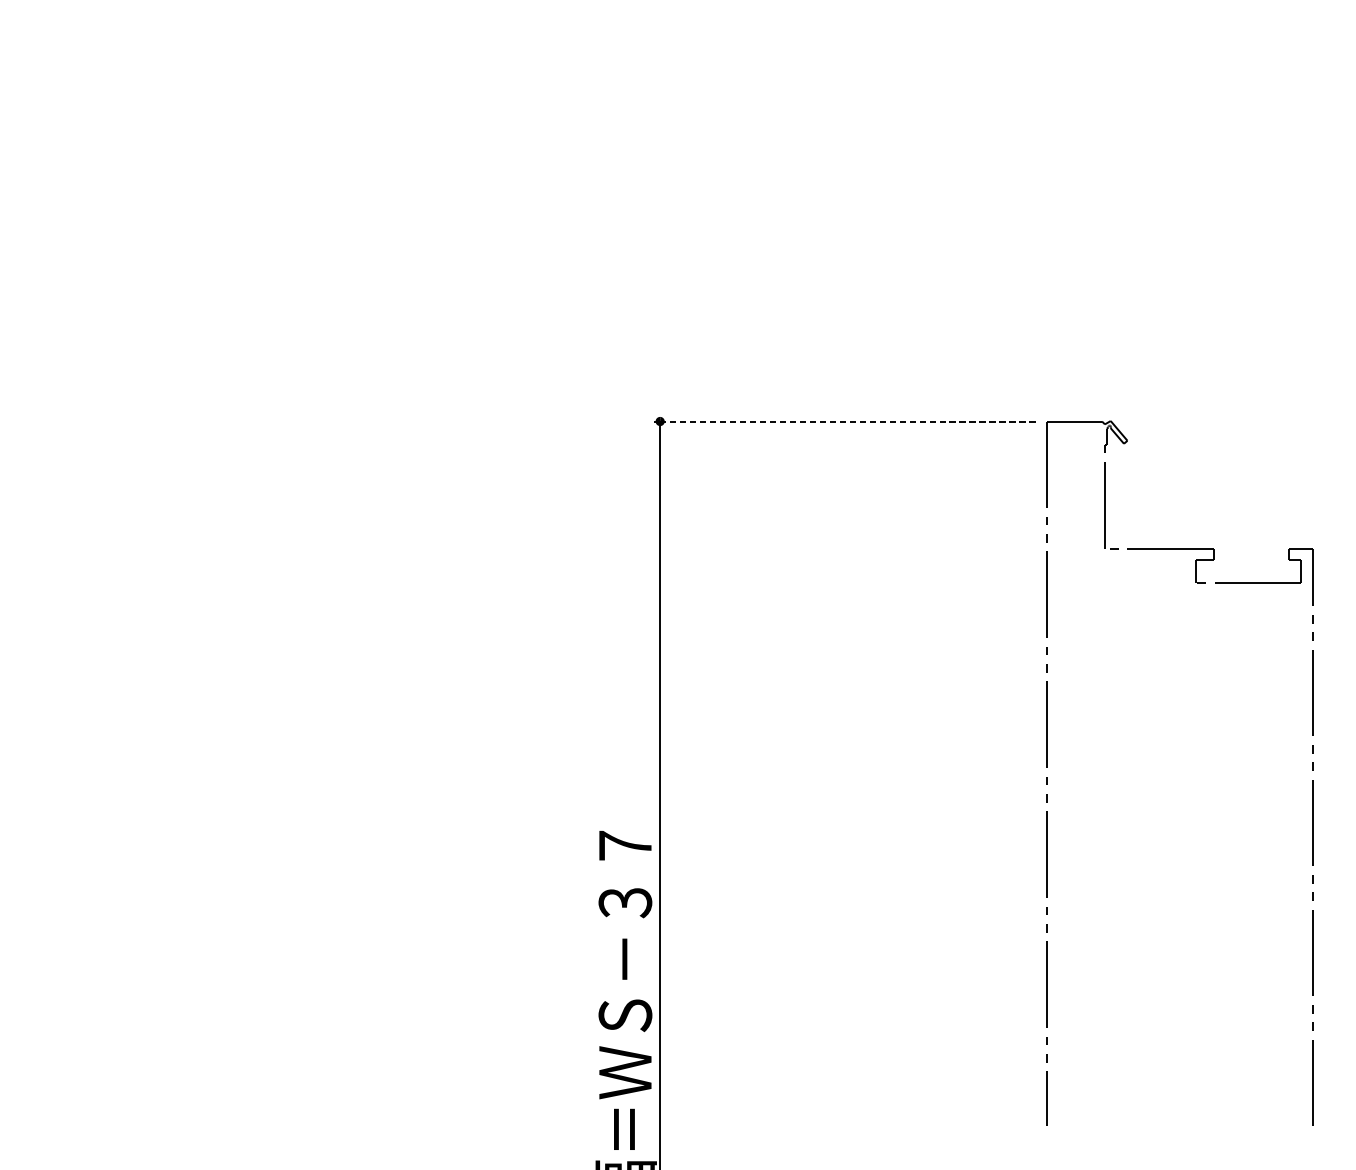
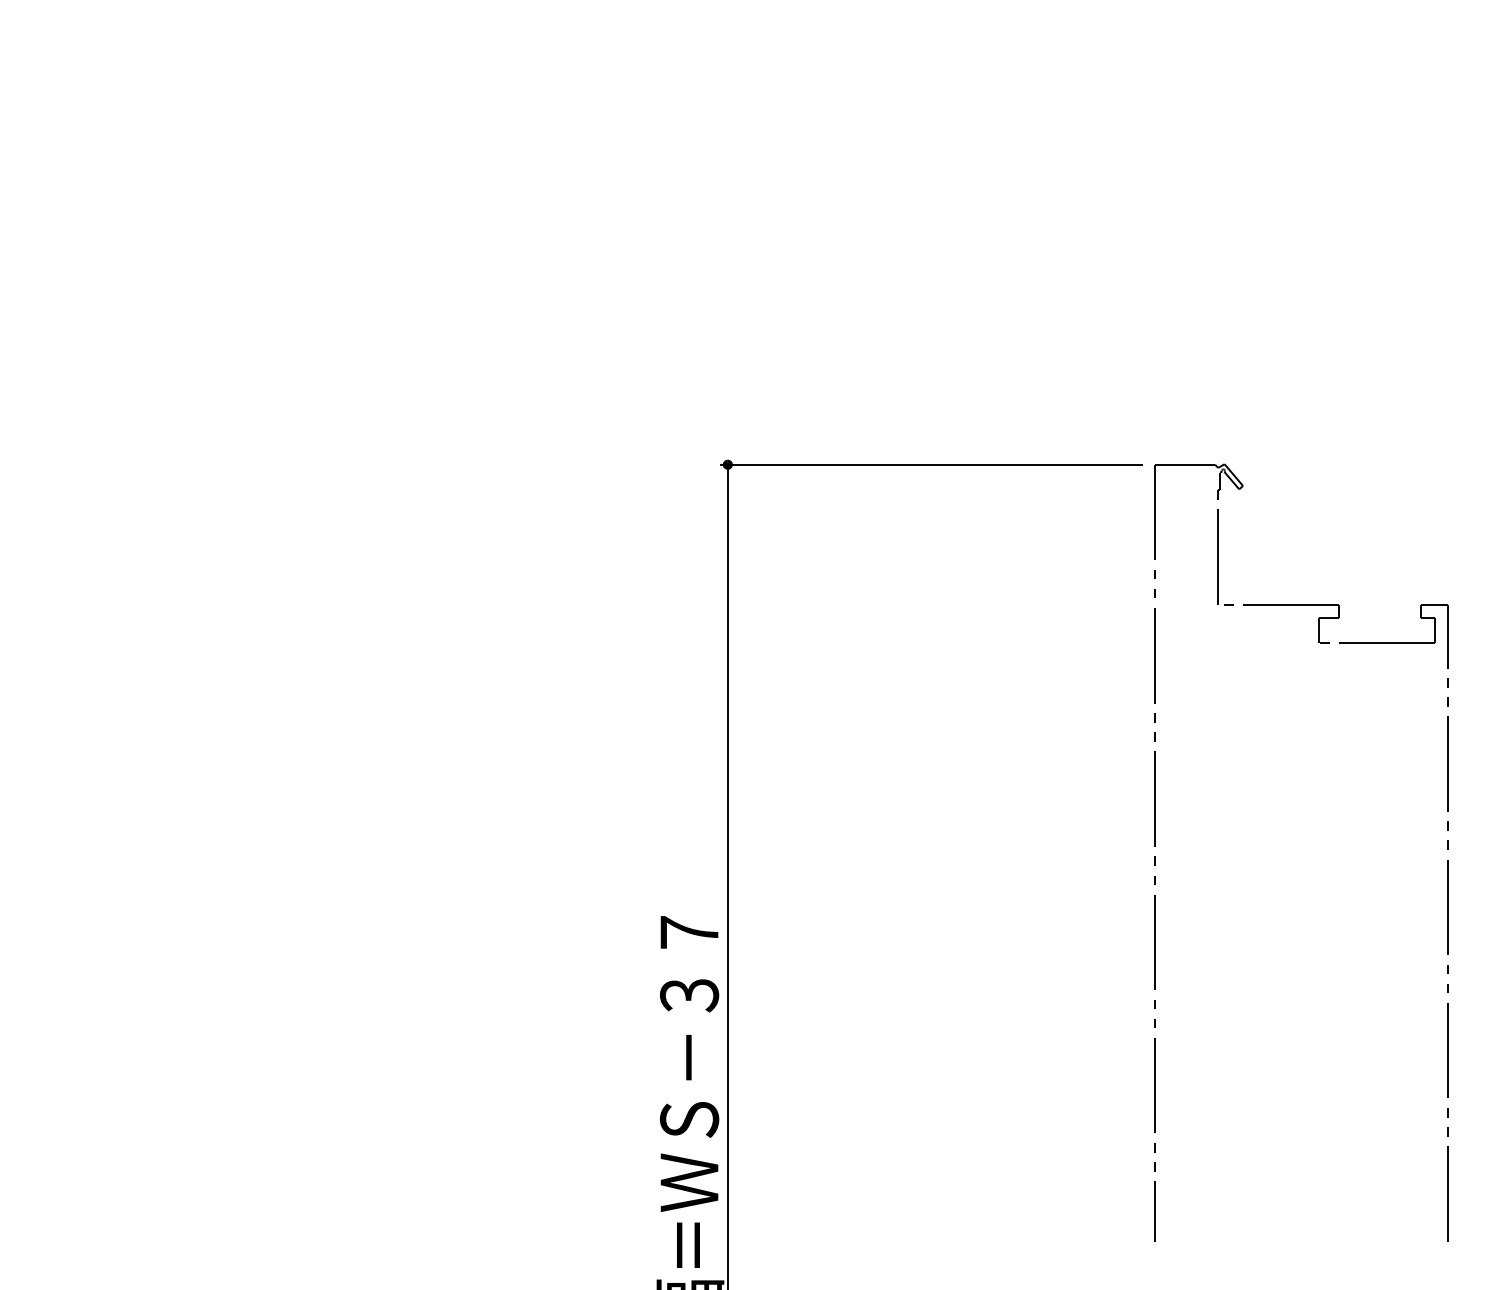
line: (844, 421) -> (931, 464), dashed -> solid

